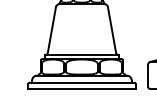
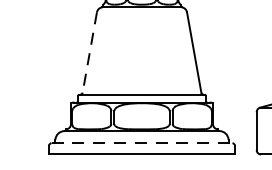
line: (51, 30) -> (89, 52), solid -> dashed
line: (82, 82) -> (142, 143), solid -> dashed

